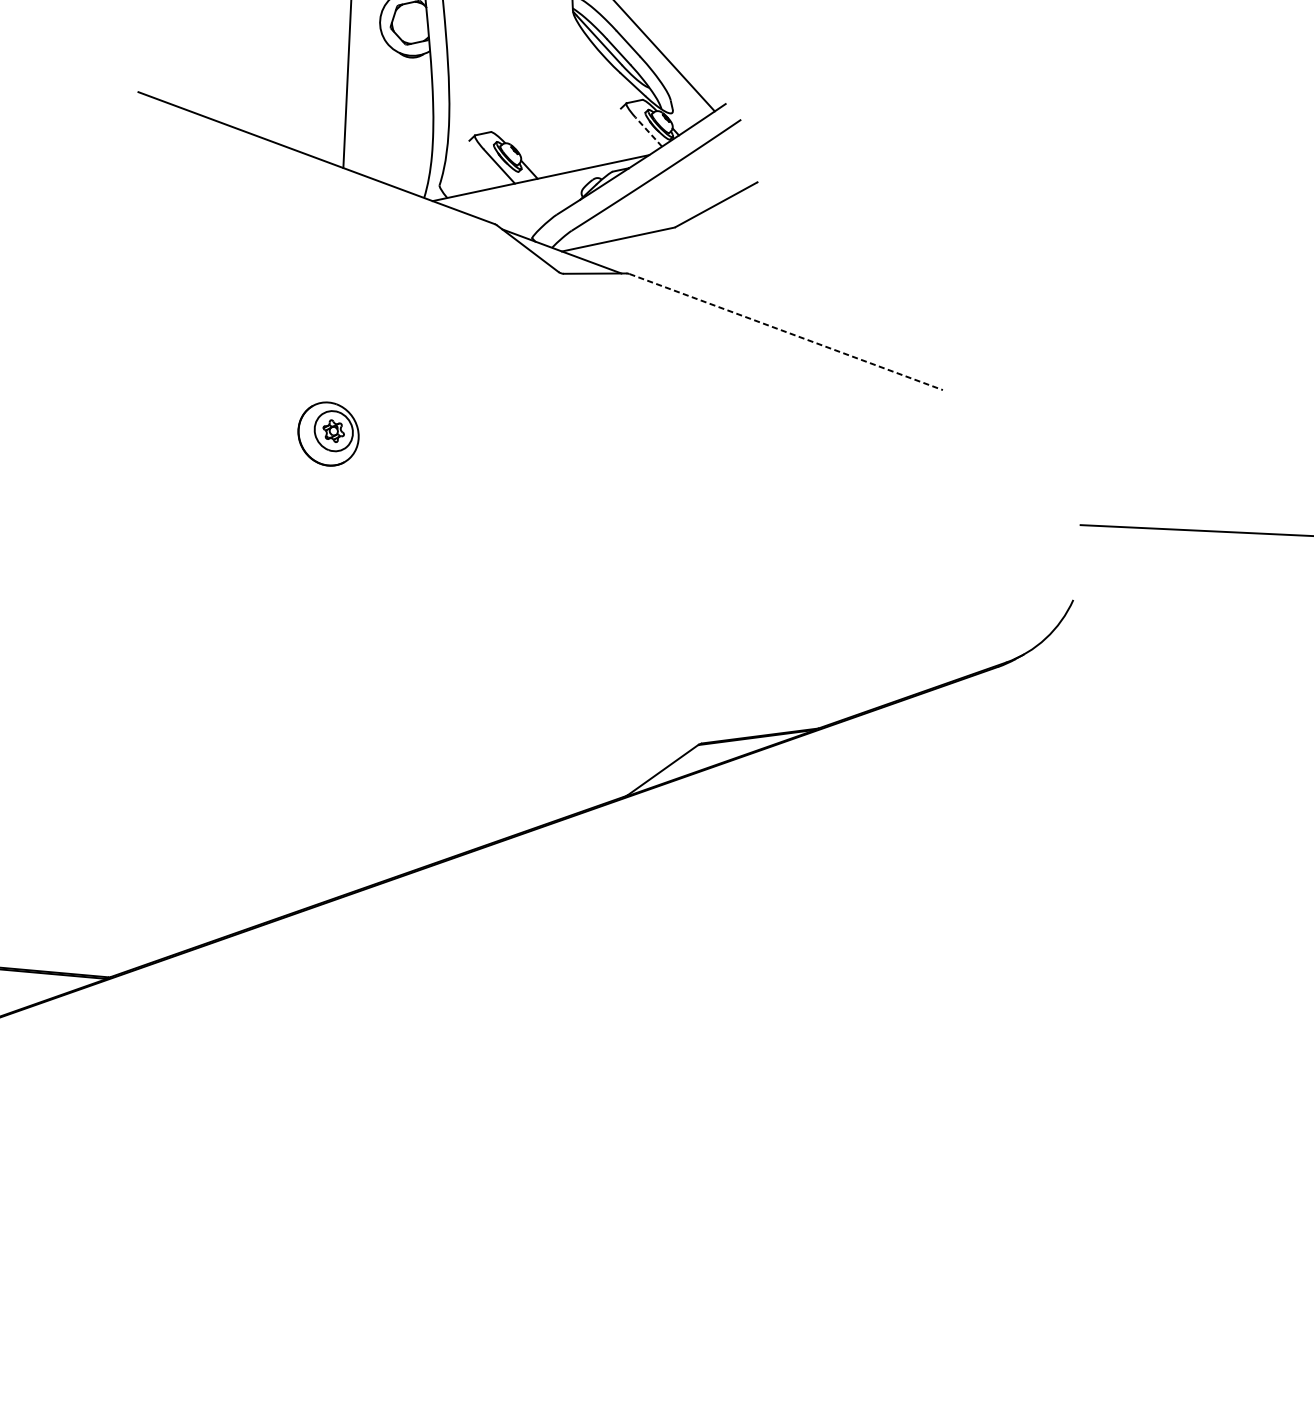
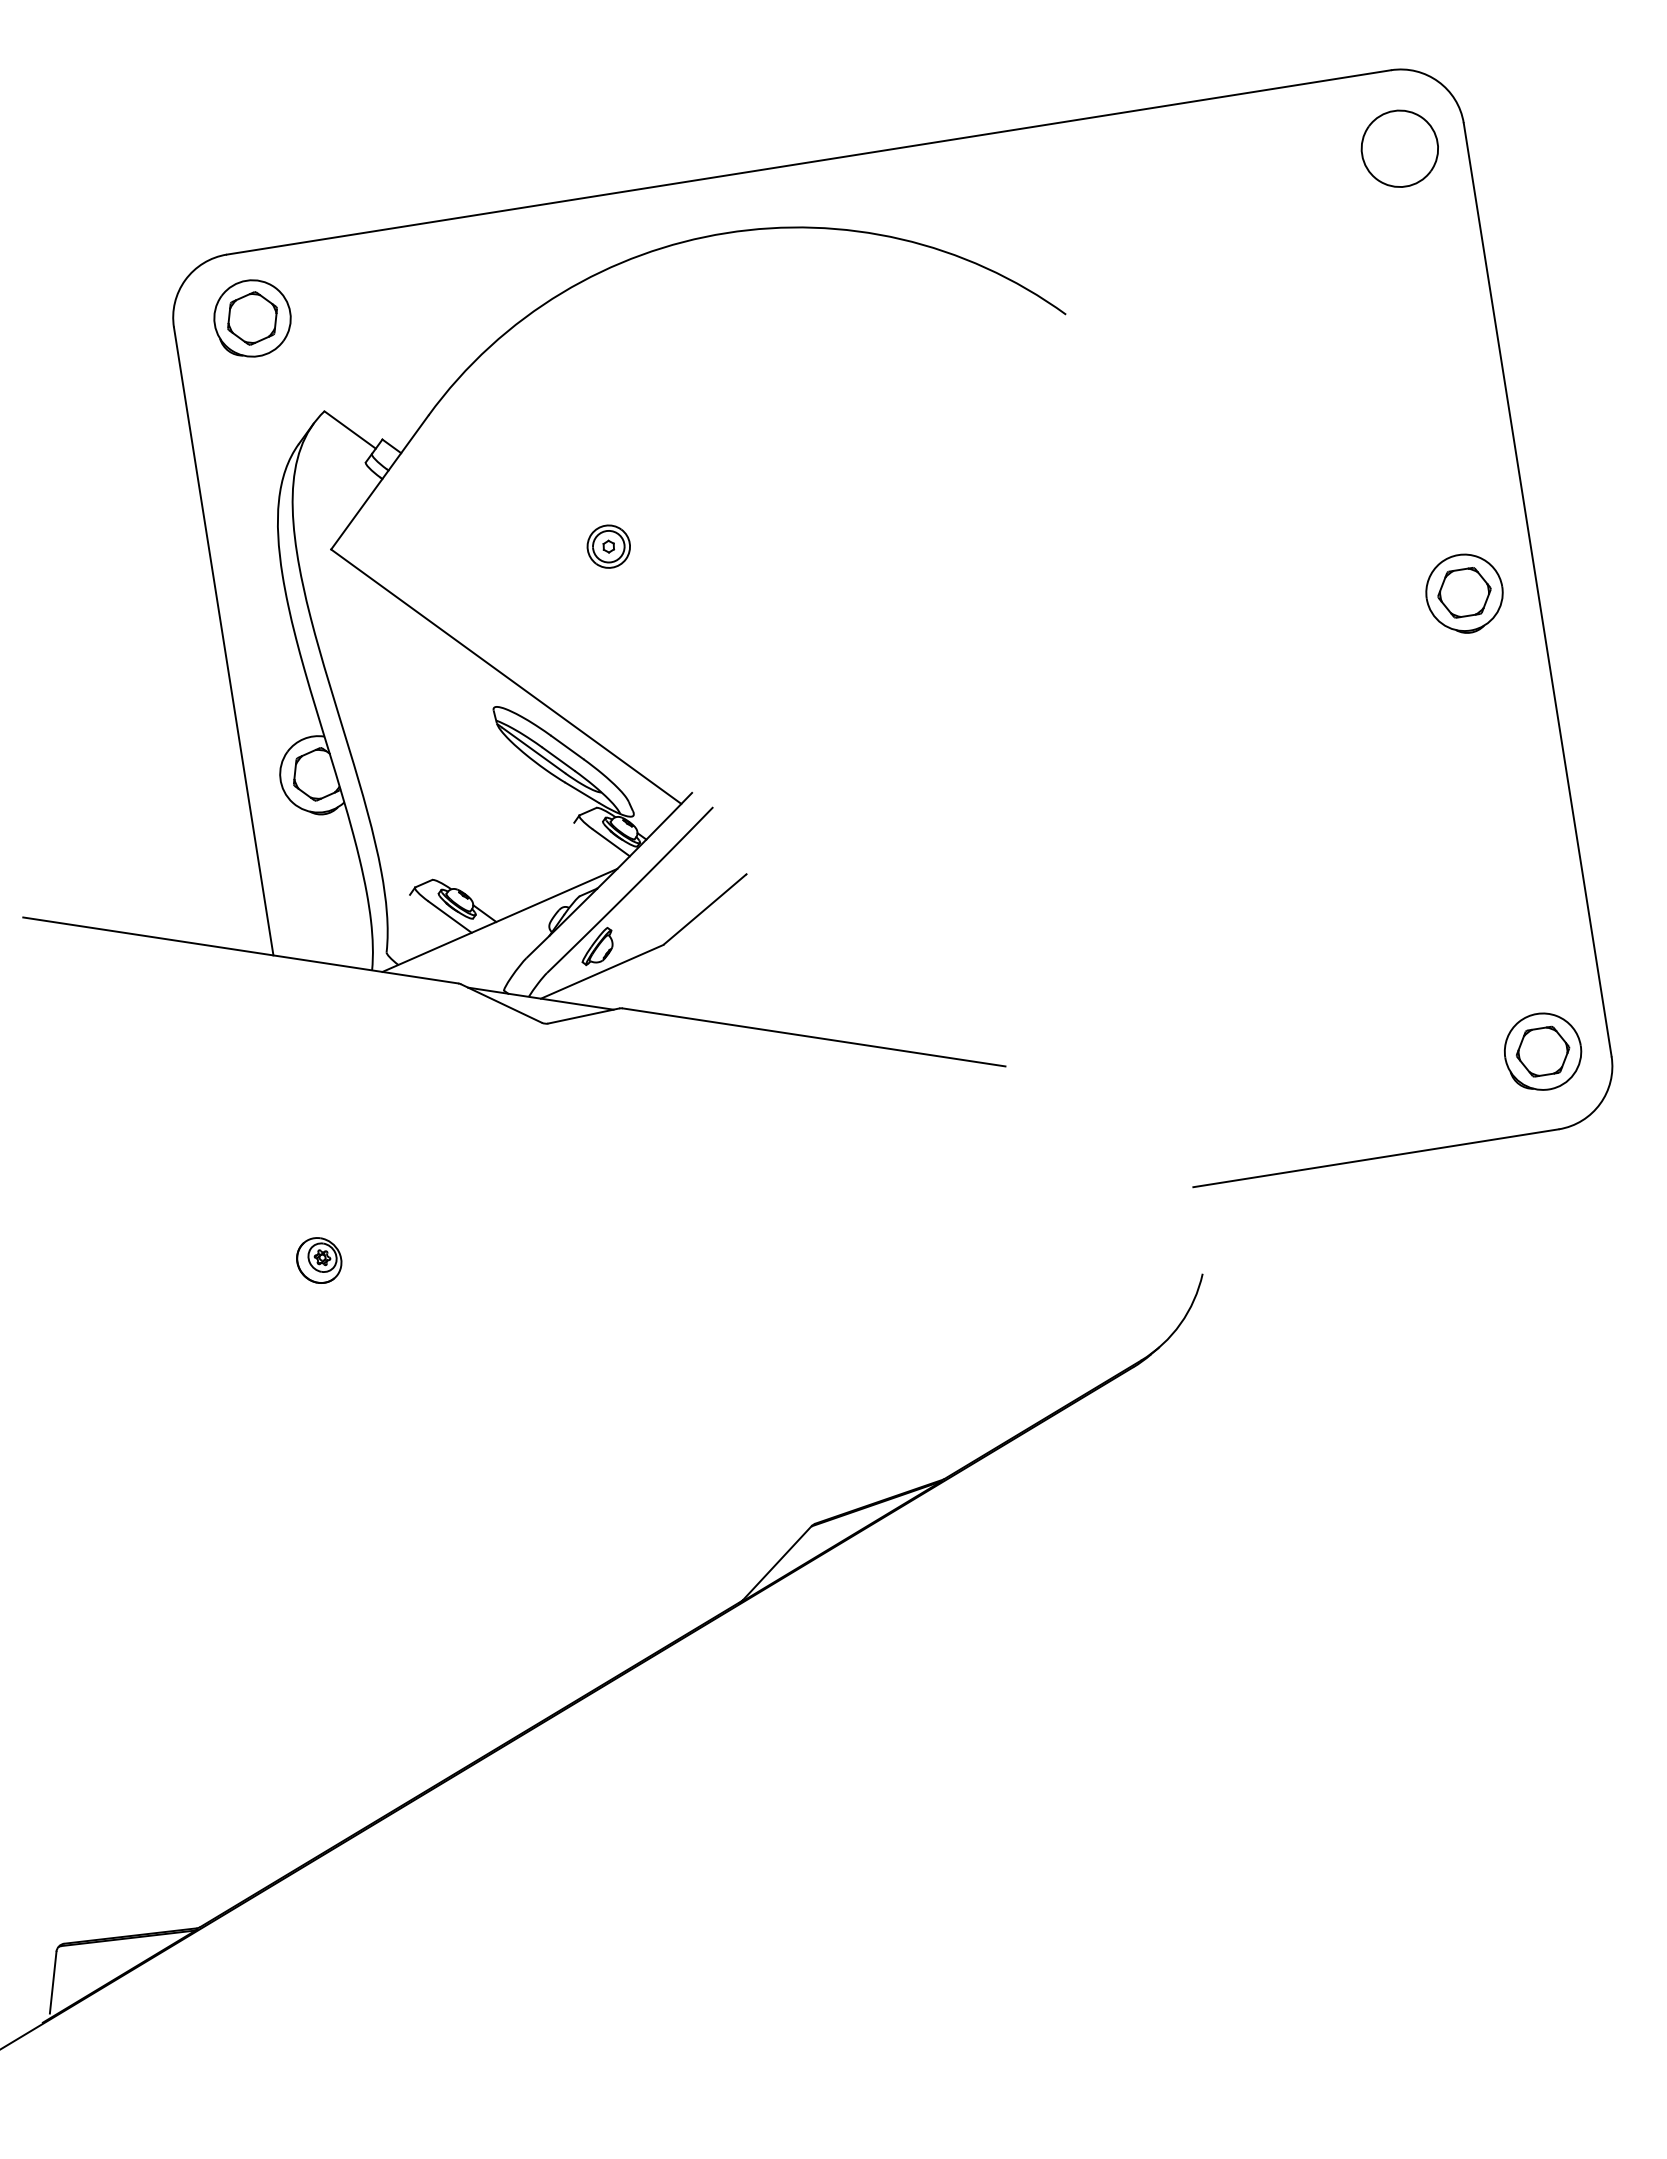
line: (648, 131) -> (611, 842), dashed -> solid
part: (618, 217) -> (597, 946), added
line: (786, 332) -> (814, 1037), dashed -> solid
part: (328, 434) -> (319, 1260), size x0.62

